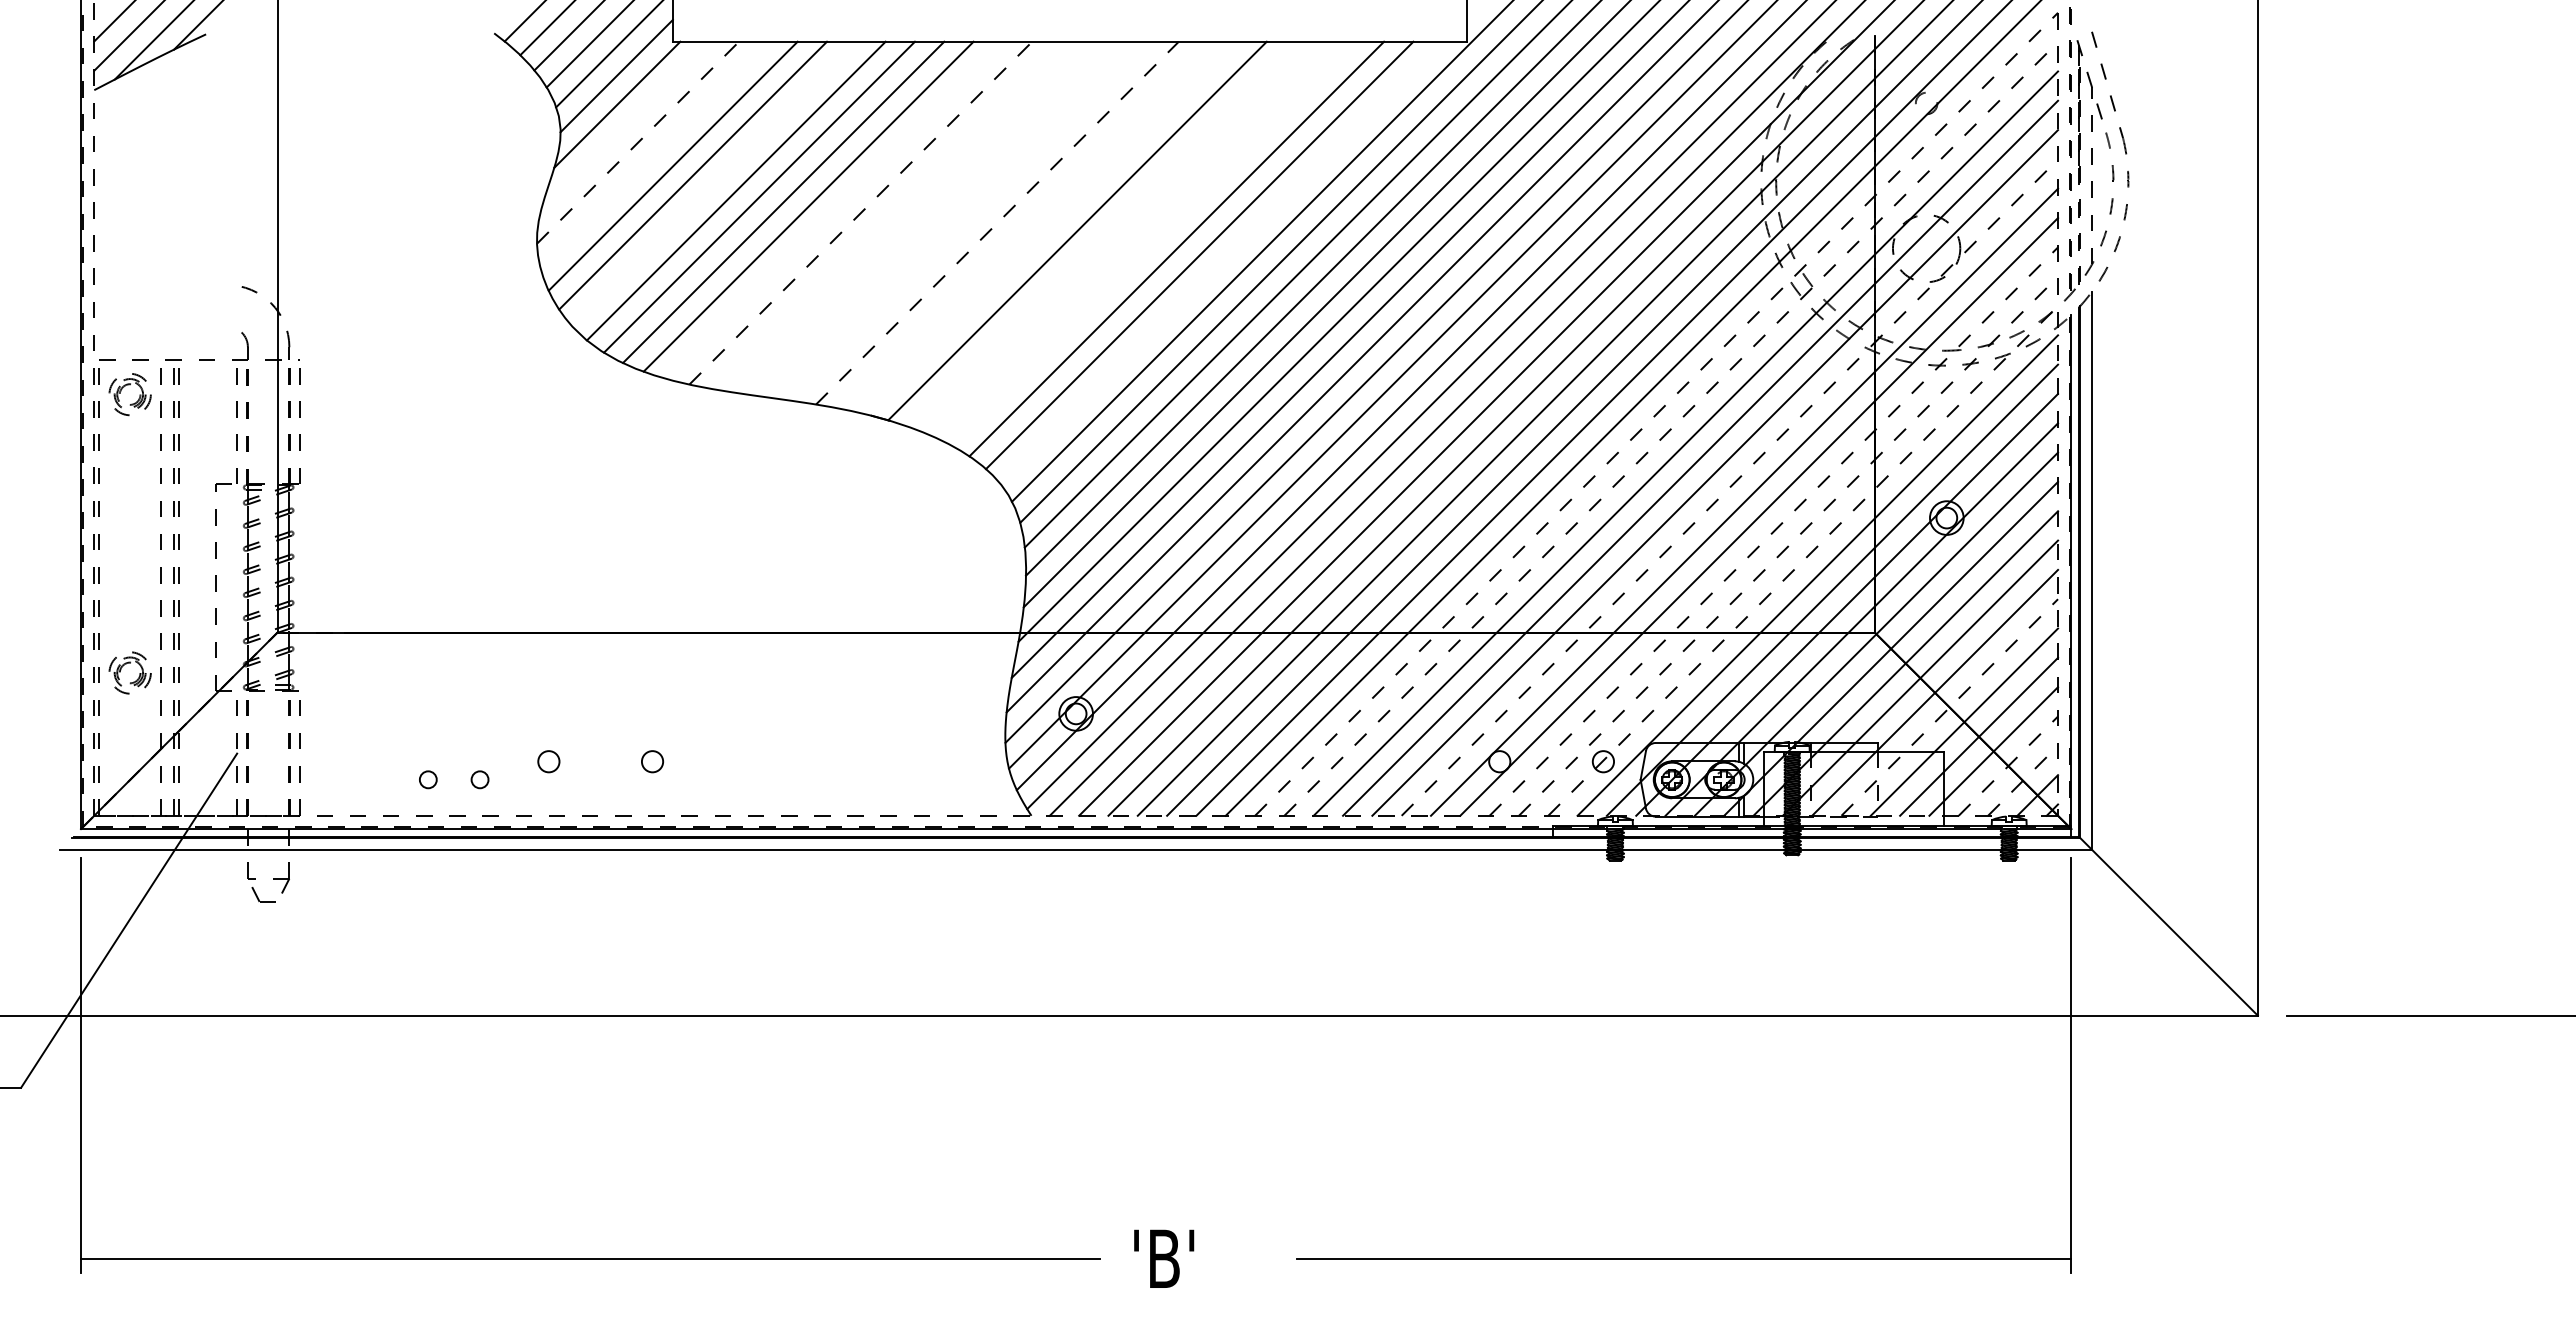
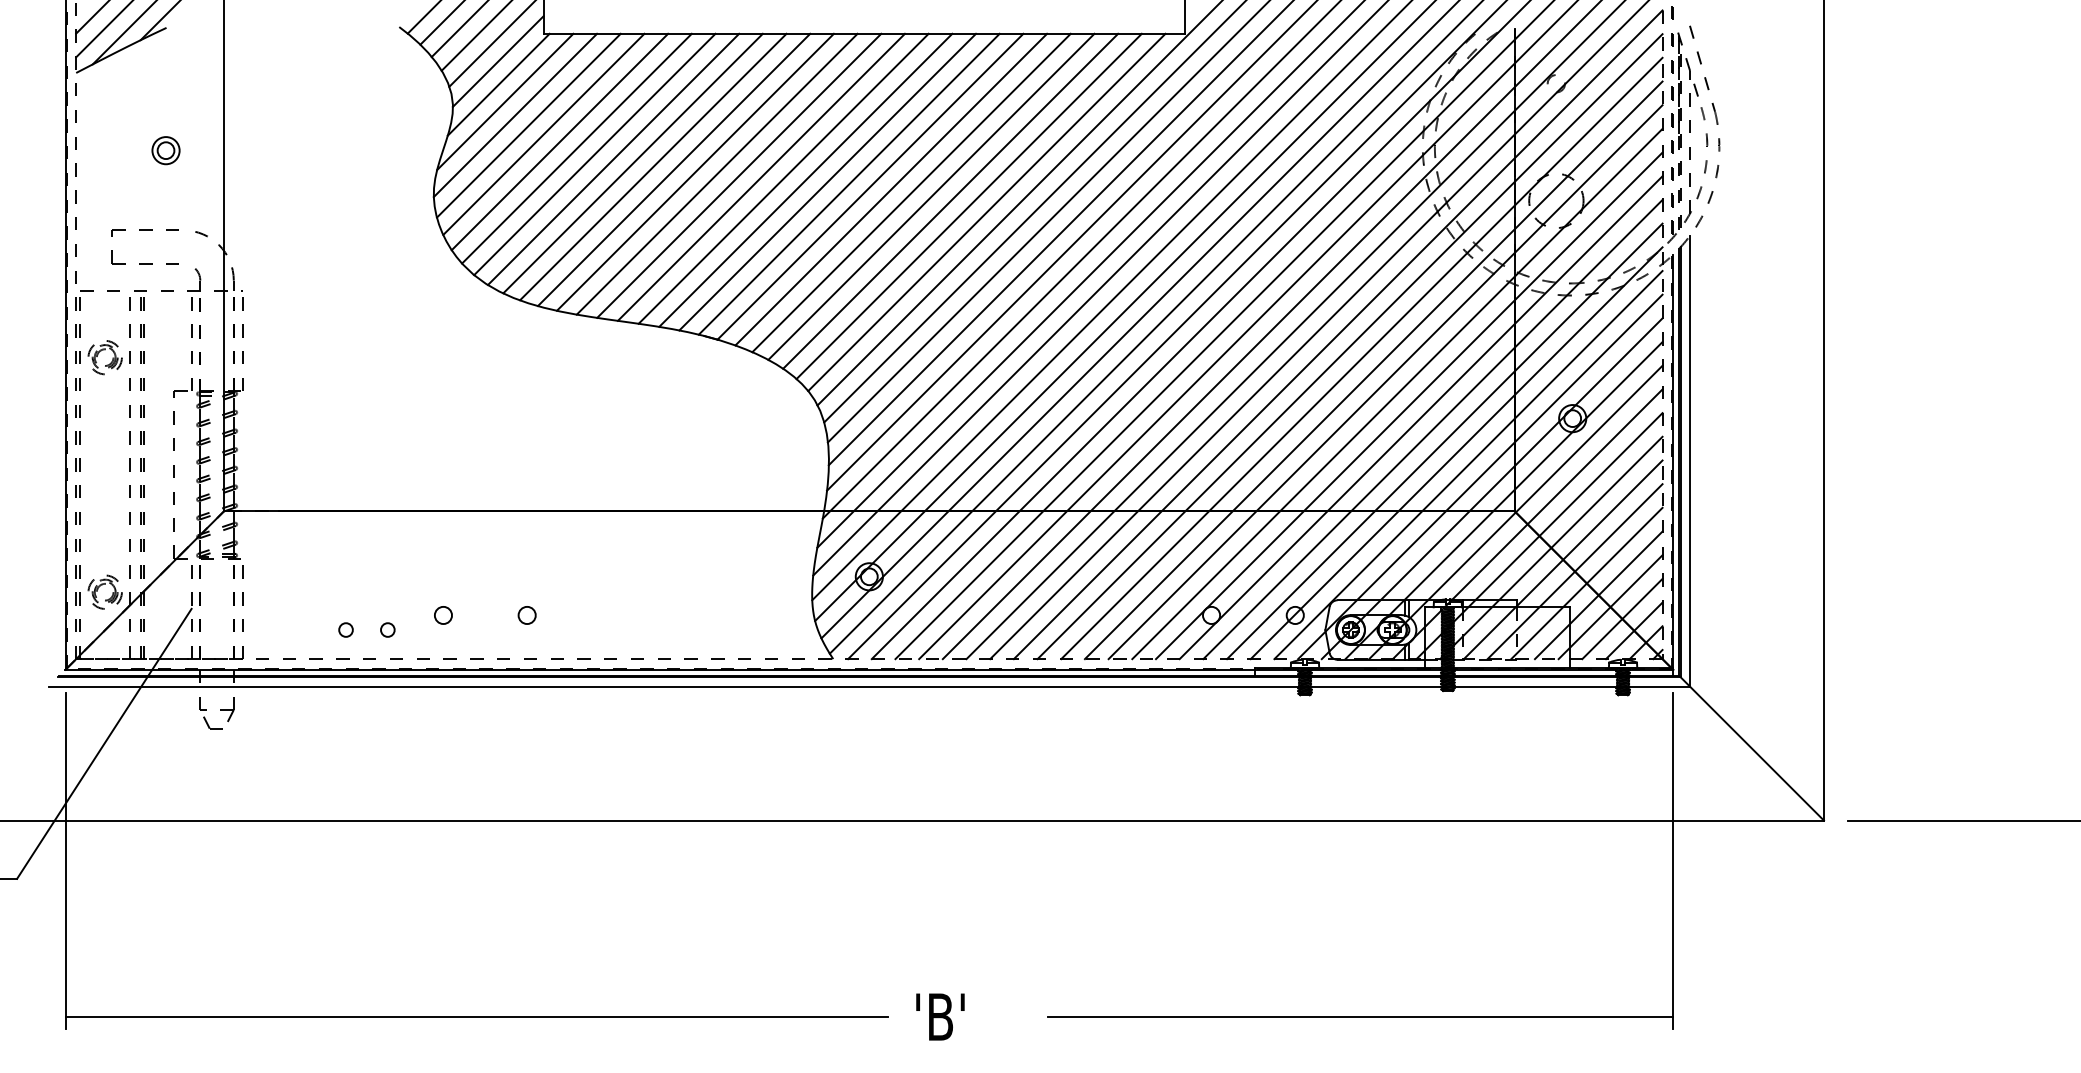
line: (625, 125) -> (505, 101), added
line: (638, 142) -> (515, 115), dashed -> solid
line: (654, 155) -> (528, 125), added
line: (713, 183) -> (576, 148), added
part: (205, 186) -> (166, 150), added
line: (833, 209) -> (673, 169), added
line: (861, 212) -> (695, 171), dashed -> solid
line: (887, 215) -> (716, 174), added
line: (914, 217) -> (738, 175), added
line: (942, 219) -> (761, 177), added
line: (969, 220) -> (783, 178), added
line: (997, 223) -> (805, 180), dashed -> solid
line: (1024, 224) -> (827, 181), added
line: (1051, 227) -> (849, 183), added
line: (1103, 234) -> (891, 189), added
line: (1128, 238) -> (911, 192), added
line: (1152, 243) -> (931, 196), added
line: (1221, 262) -> (986, 212), added
part: (179, 285) -> (145, 230), added
part: (121, 391) -> (98, 355), moved
line: (1656, 414) -> (1338, 334), dashed -> solid
line: (1671, 428) -> (1350, 346), dashed -> solid
line: (1730, 487) -> (1397, 393), dashed -> solid
line: (1773, 531) -> (1432, 429), dashed -> solid
line: (1788, 545) -> (1444, 440), dashed -> solid
line: (1803, 560) -> (1456, 452), dashed -> solid
part: (121, 670) -> (98, 590), moved
line: (1950, 707) -> (1575, 571), dashed -> solid
line: (2008, 765) -> (1622, 618), dashed -> solid
line: (2023, 780) -> (1634, 630), dashed -> solid

